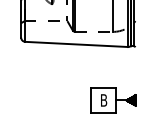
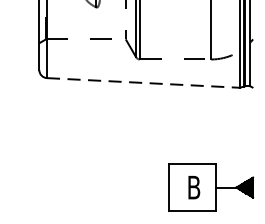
line: (76, 44) -> (142, 83), solid -> dashed

